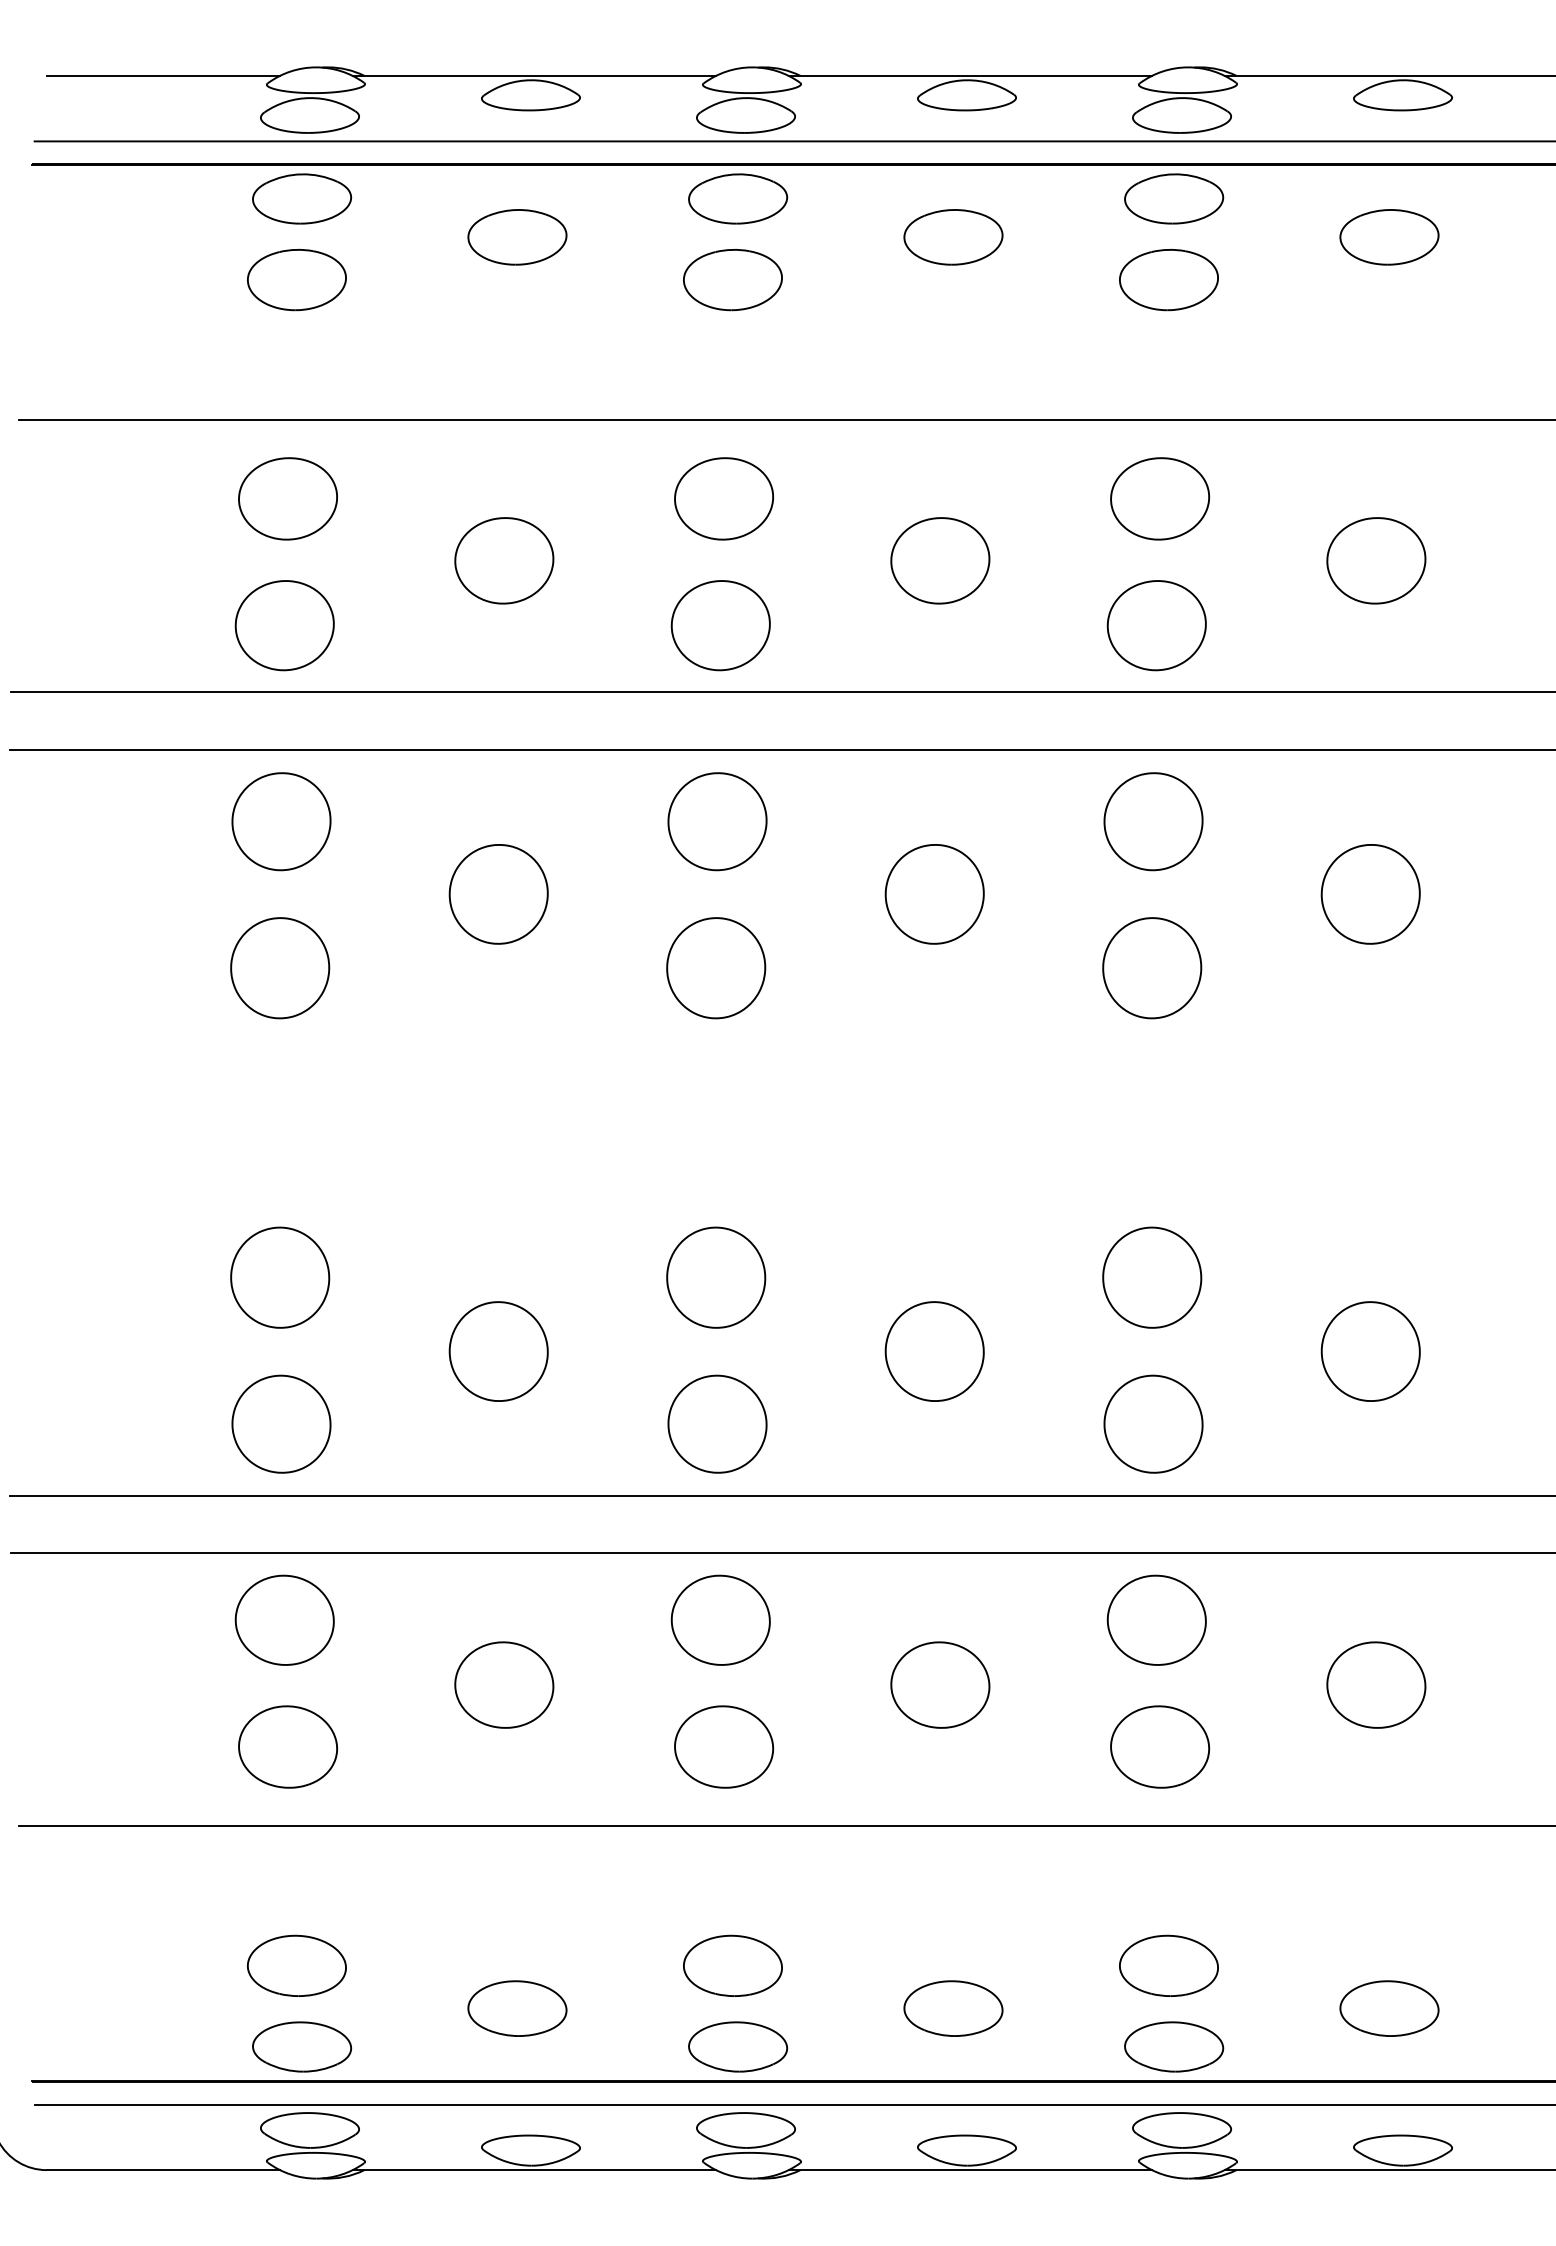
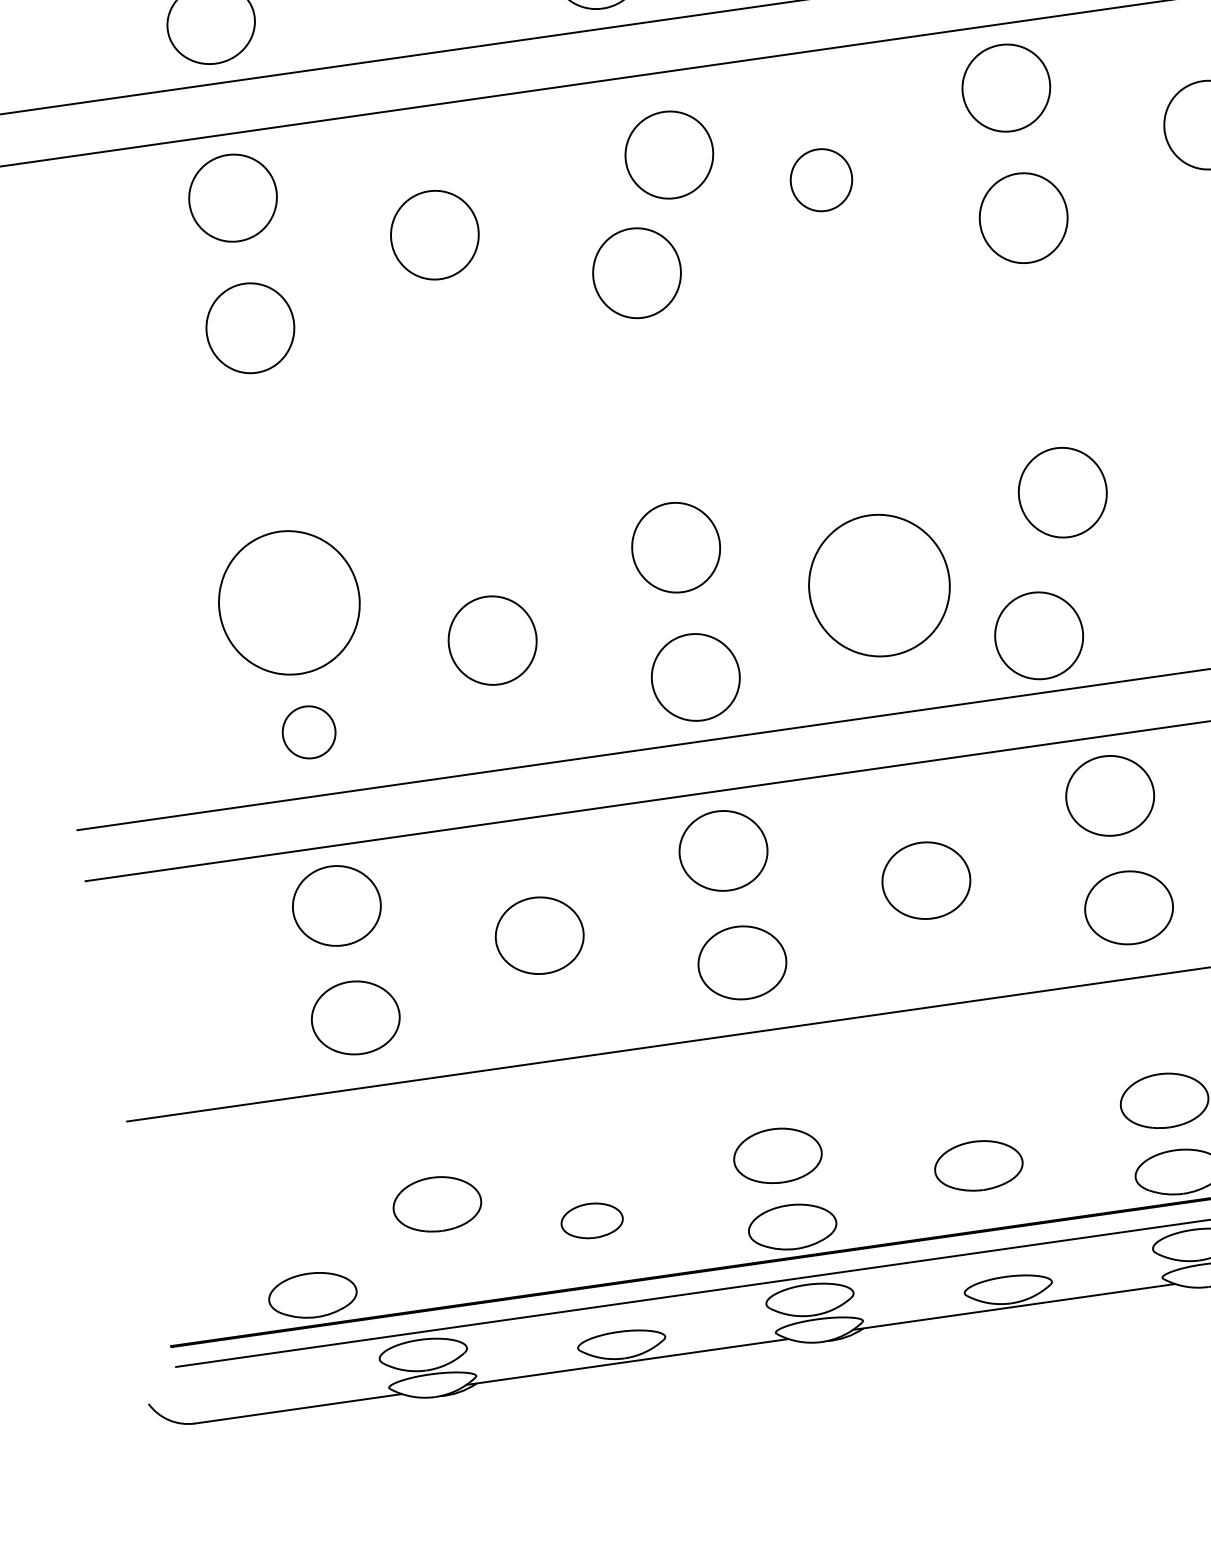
part: (717, 821) -> (669, 154), moved
part: (934, 894) -> (821, 180), size x0.7
part: (280, 1277) -> (289, 602), size x1.6
part: (934, 1351) -> (879, 585), size x1.6
part: (281, 1423) -> (309, 731), size x0.6
part: (1153, 1423) -> (1038, 635), moved
part: (296, 1965) -> (436, 1203), moved
part: (517, 2008) -> (592, 1220), size x0.7
part: (302, 2046) -> (313, 1294), moved

